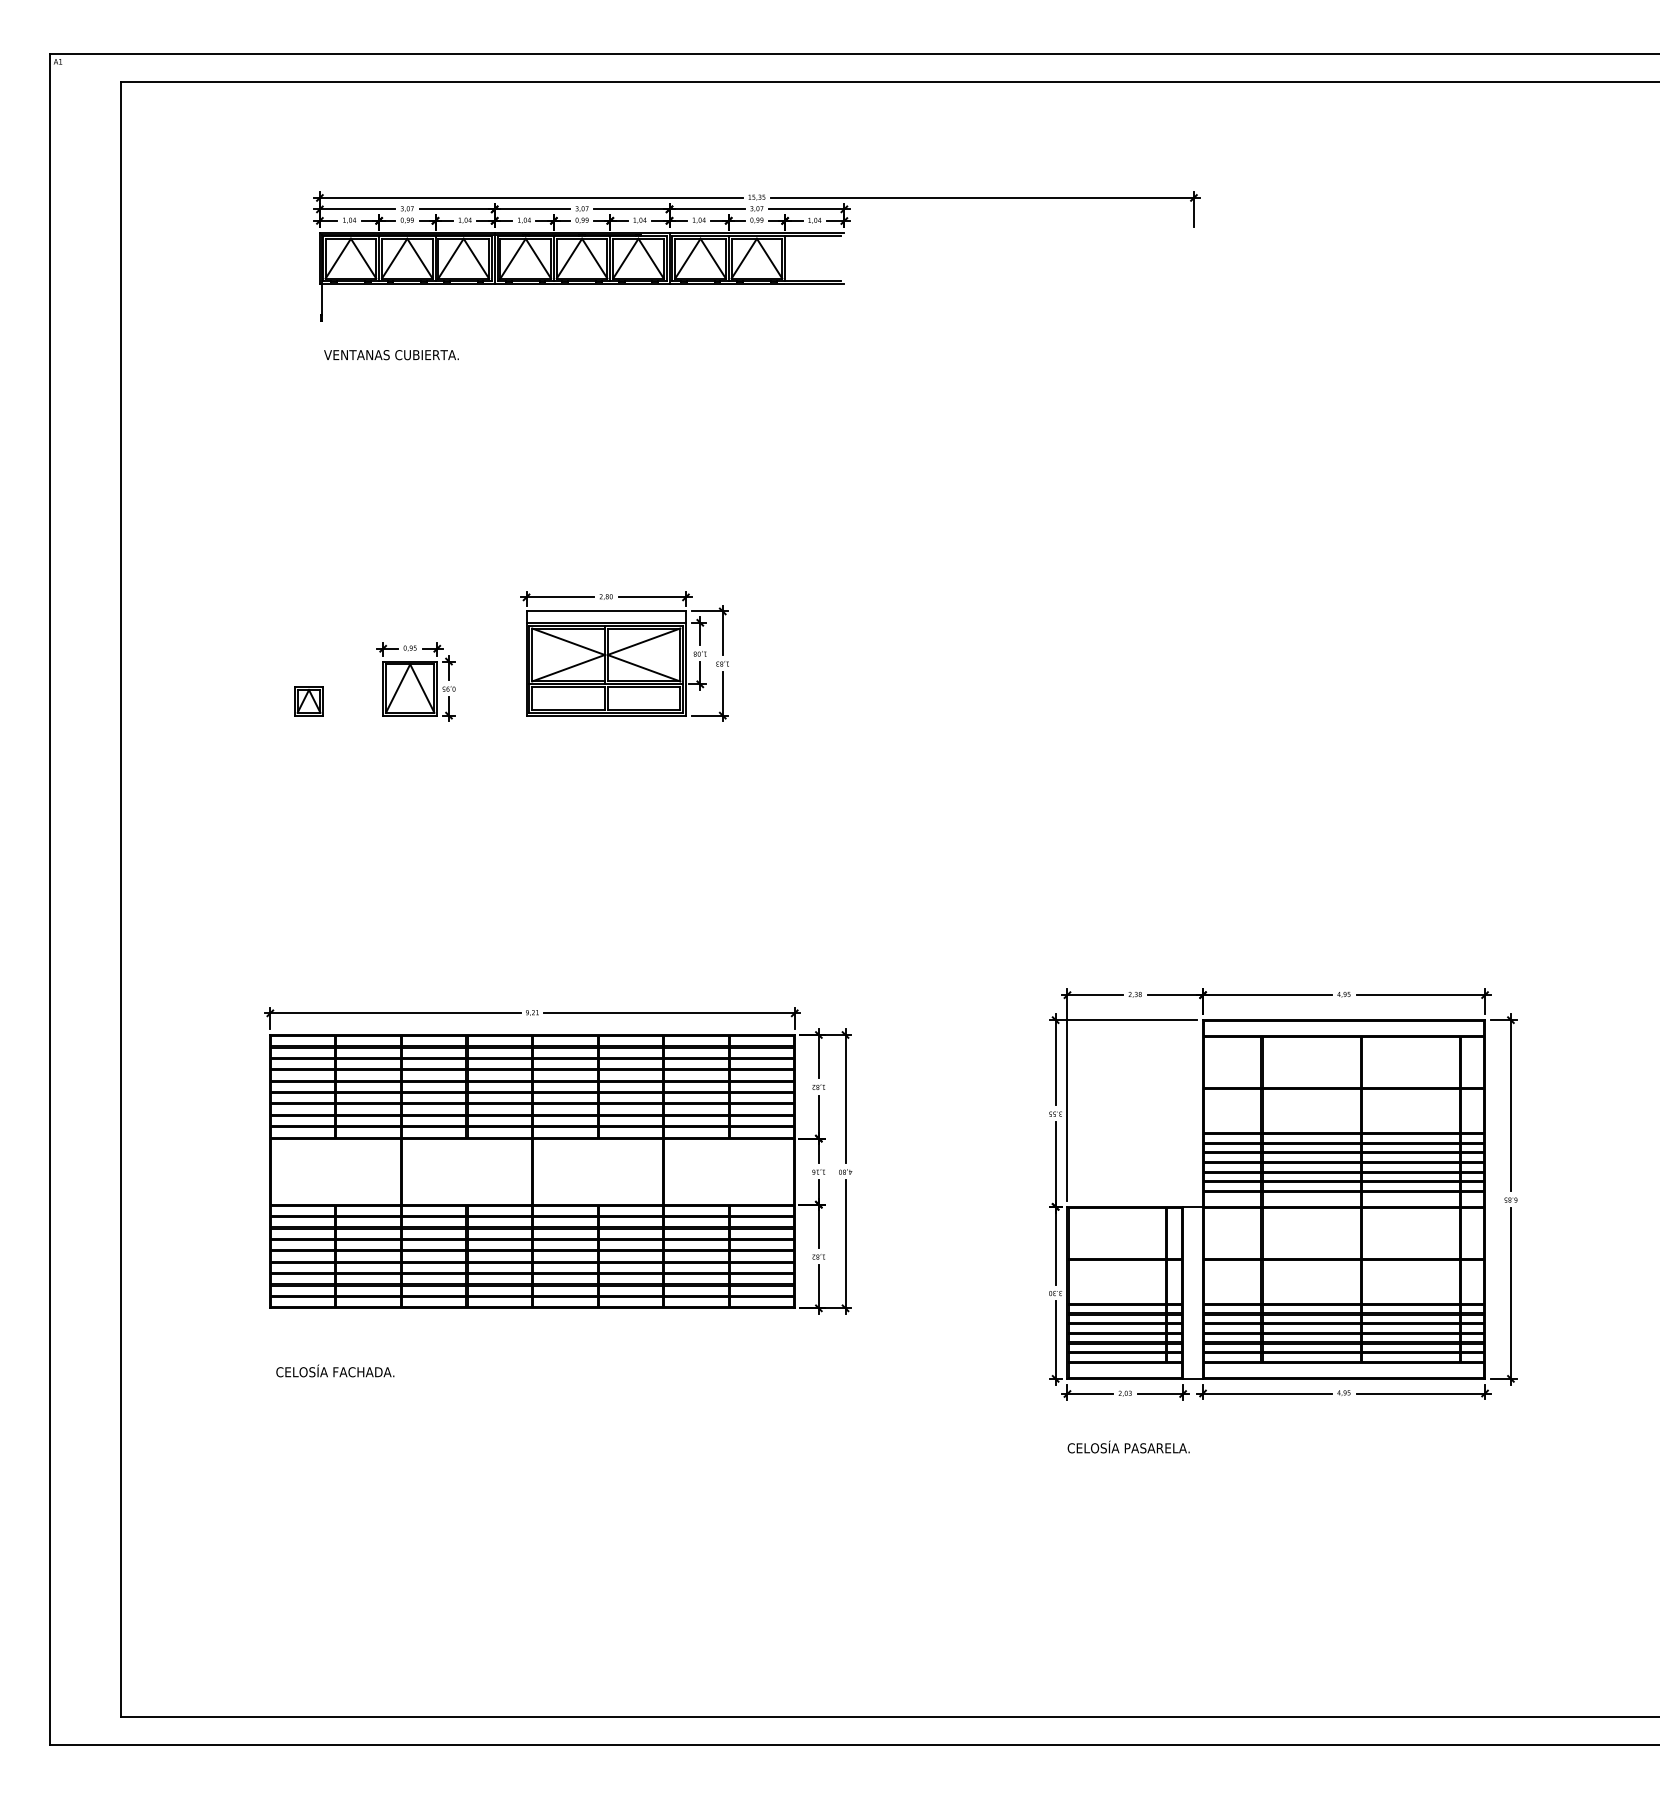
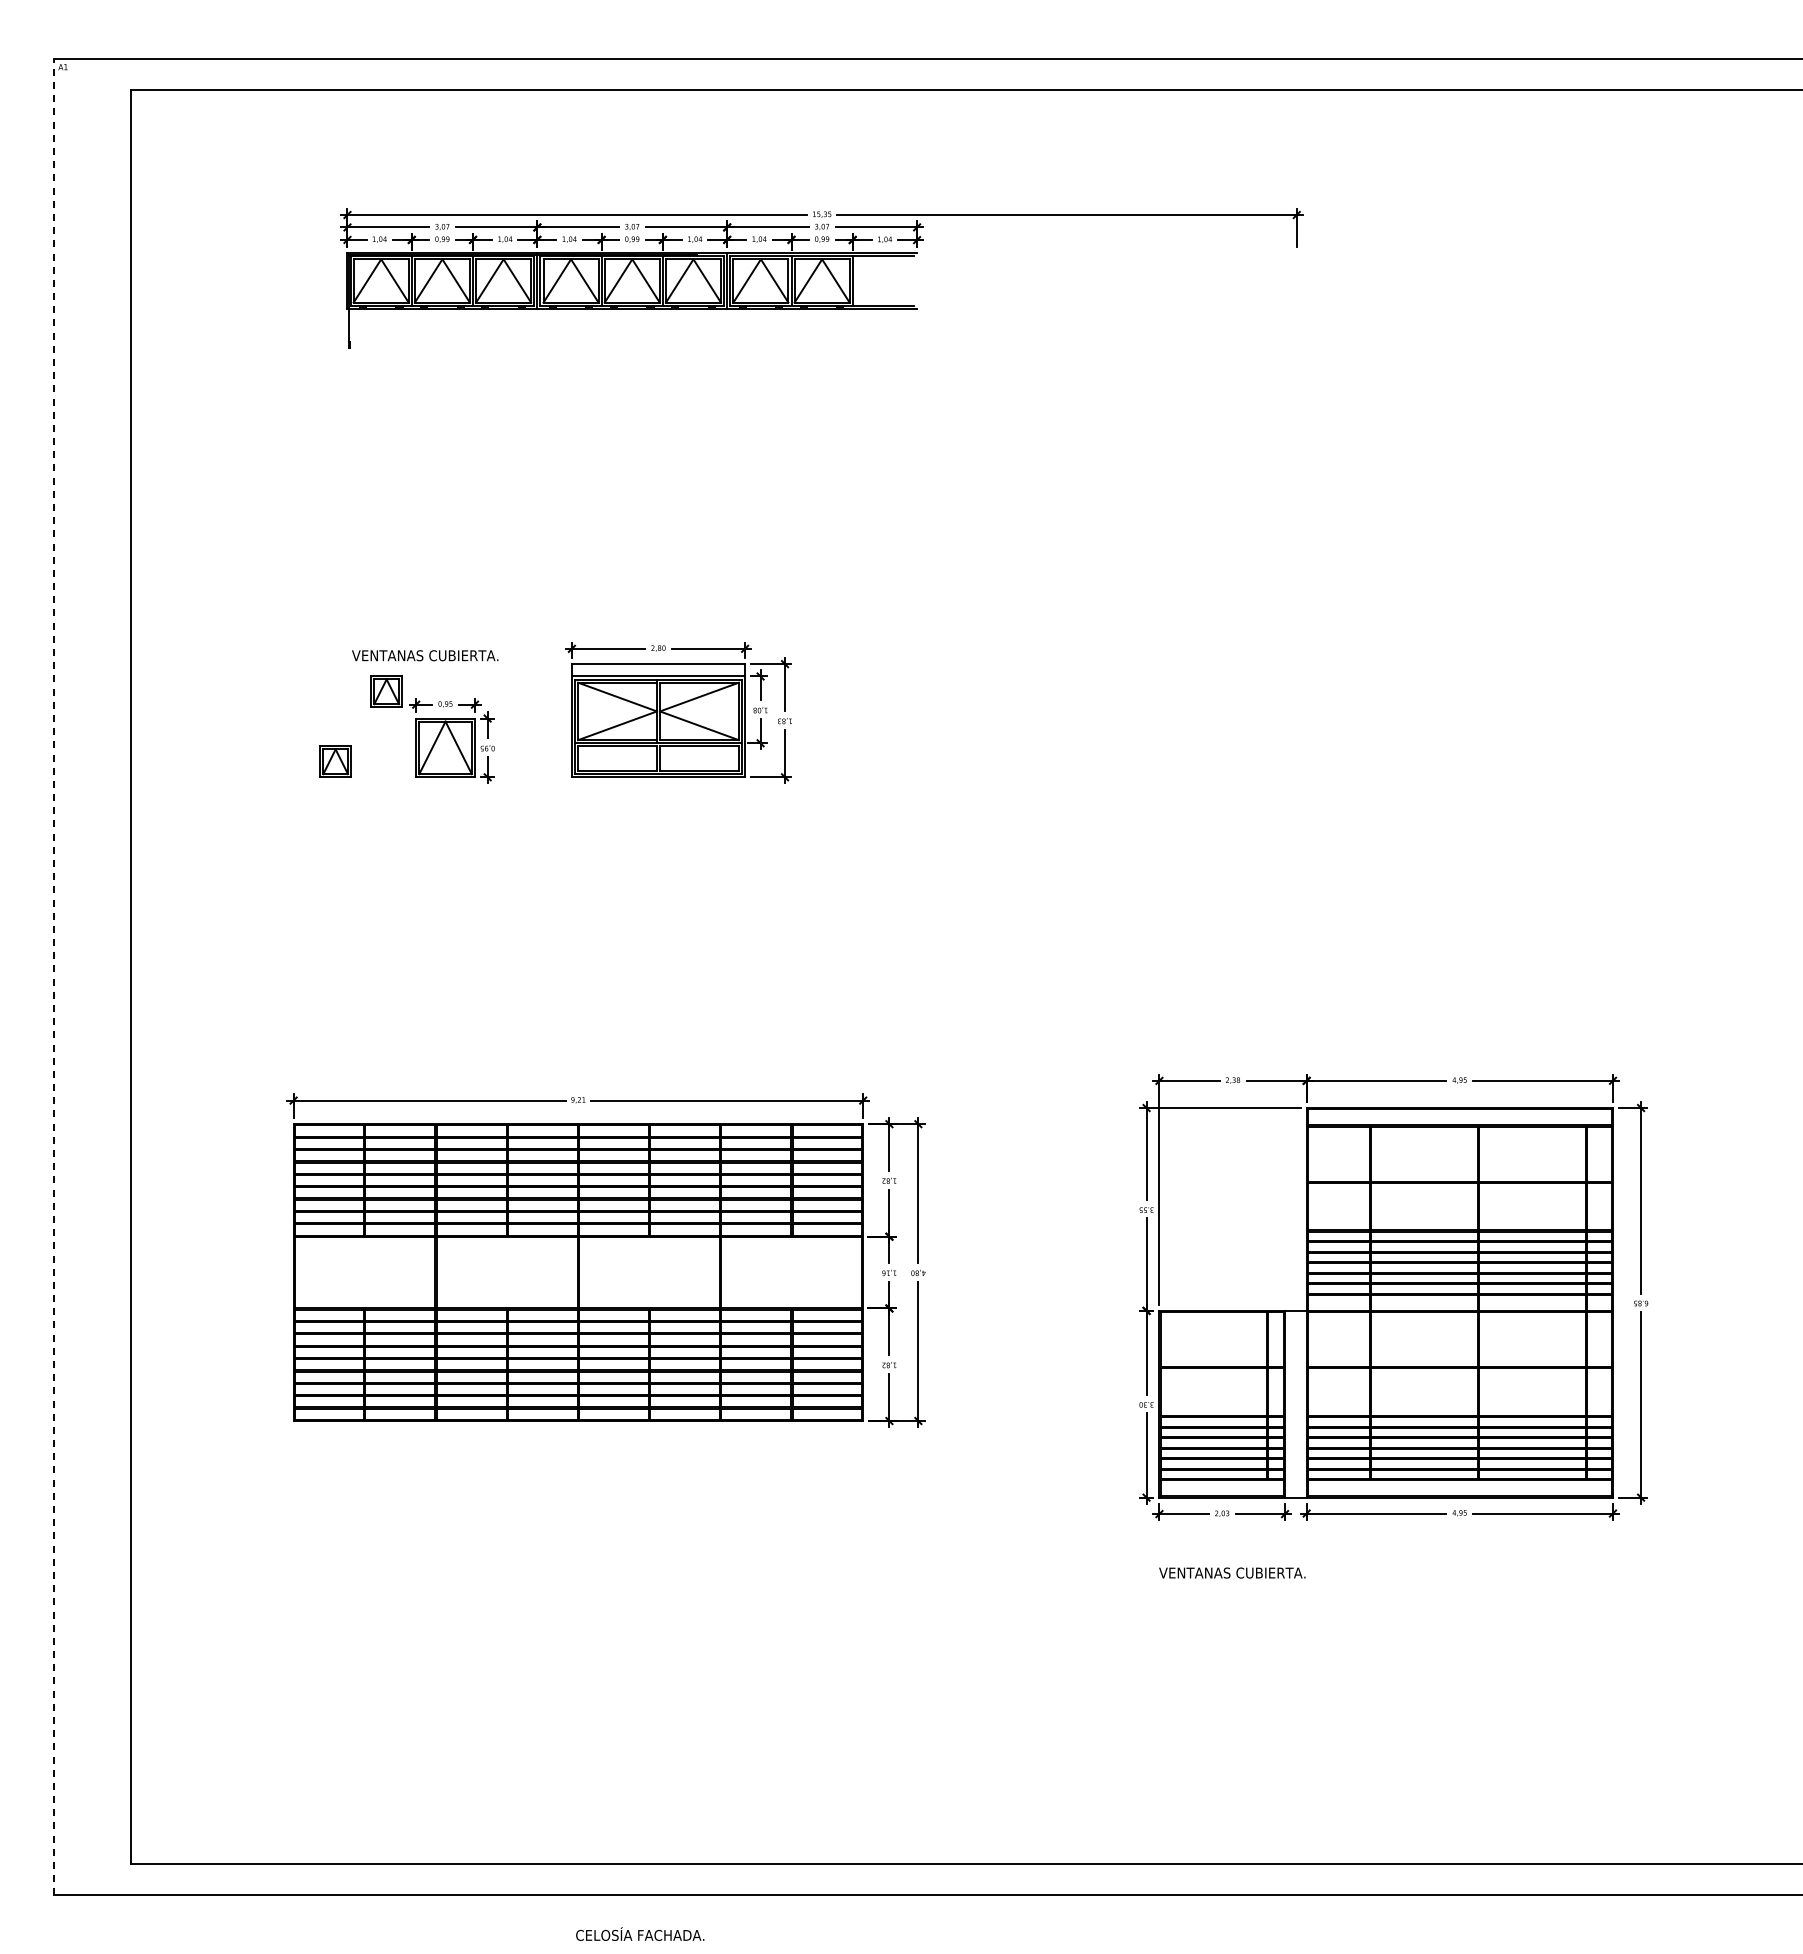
text: (391, 354) -> (425, 655), moved
part: (355, 636) -> (386, 691), added
line: (50, 899) -> (54, 976), solid -> dashed
text: (335, 1370) -> (640, 1933), moved
text: (1134, 1446) -> (1232, 1571), CELOSÍA PASARELA. -> VENTANAS CUBIERTA.

